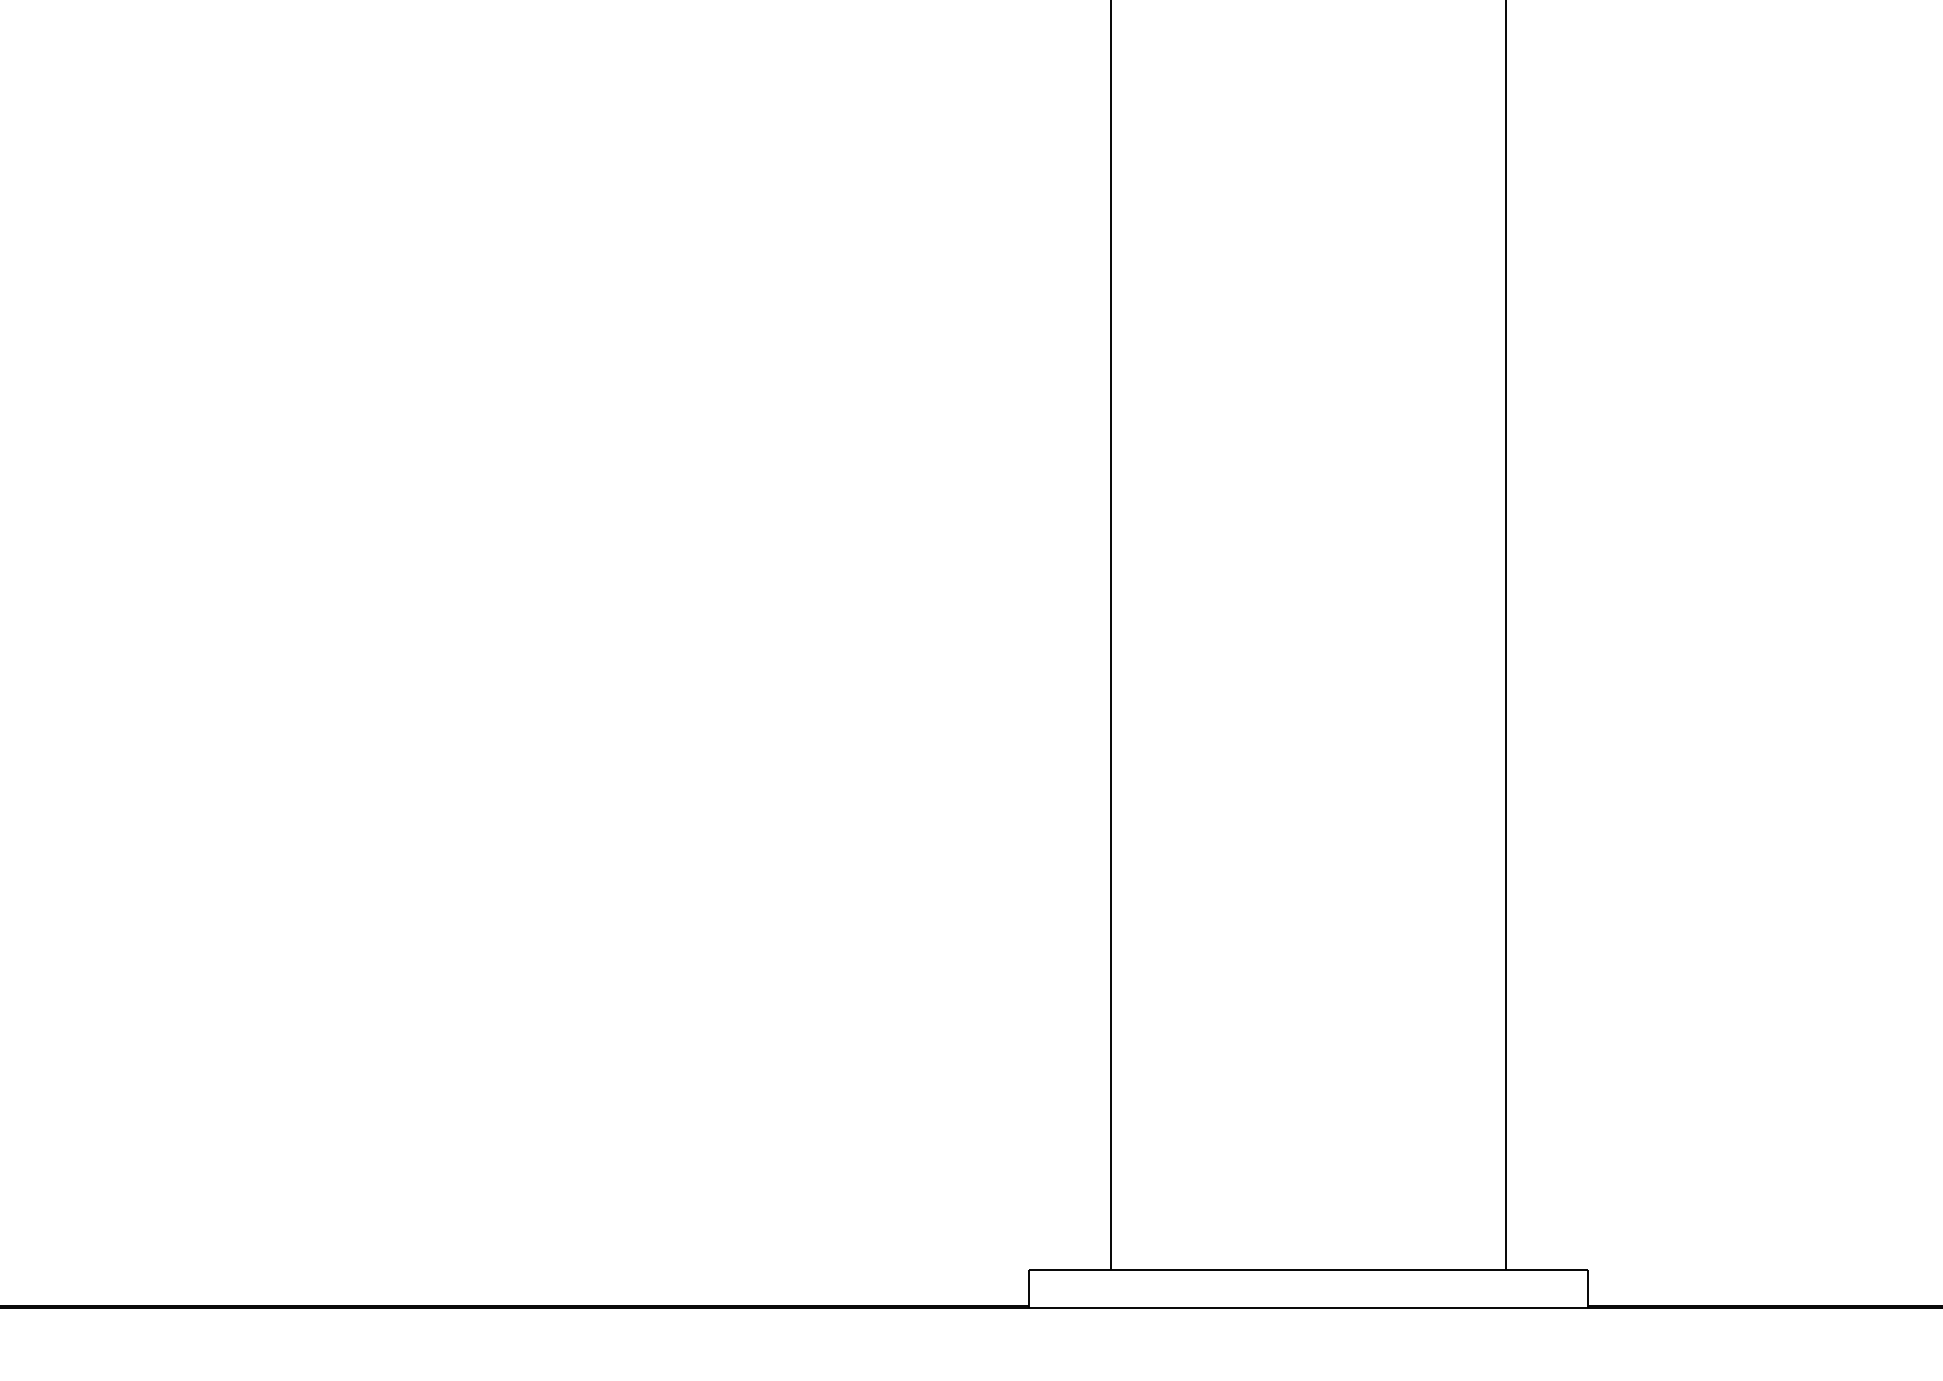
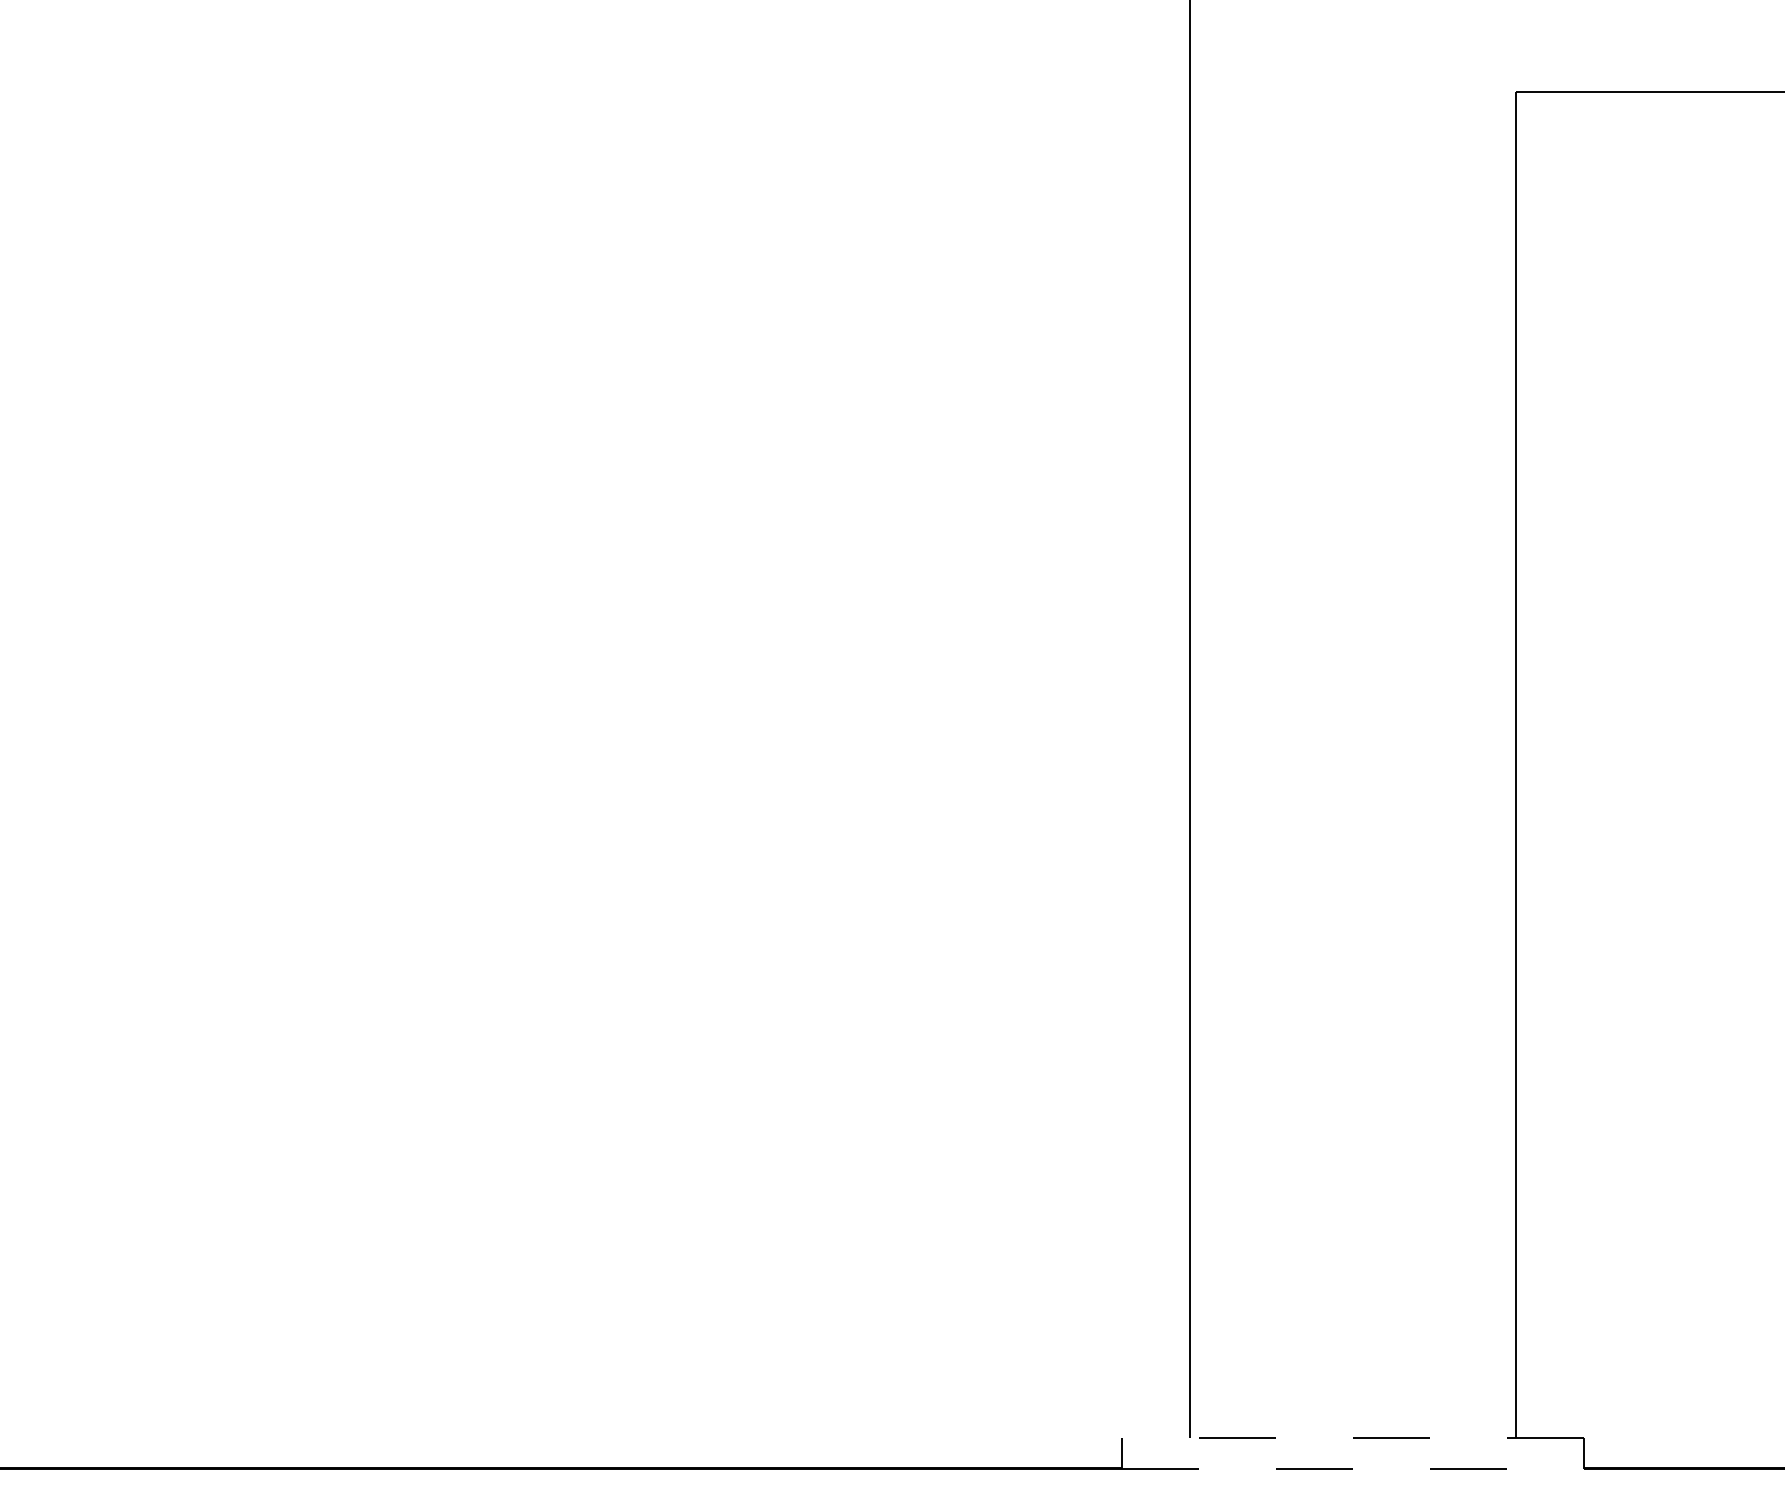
line: (1309, 1269) -> (1353, 1437), solid -> dashed
line: (1309, 1307) -> (1353, 1468), solid -> dashed

